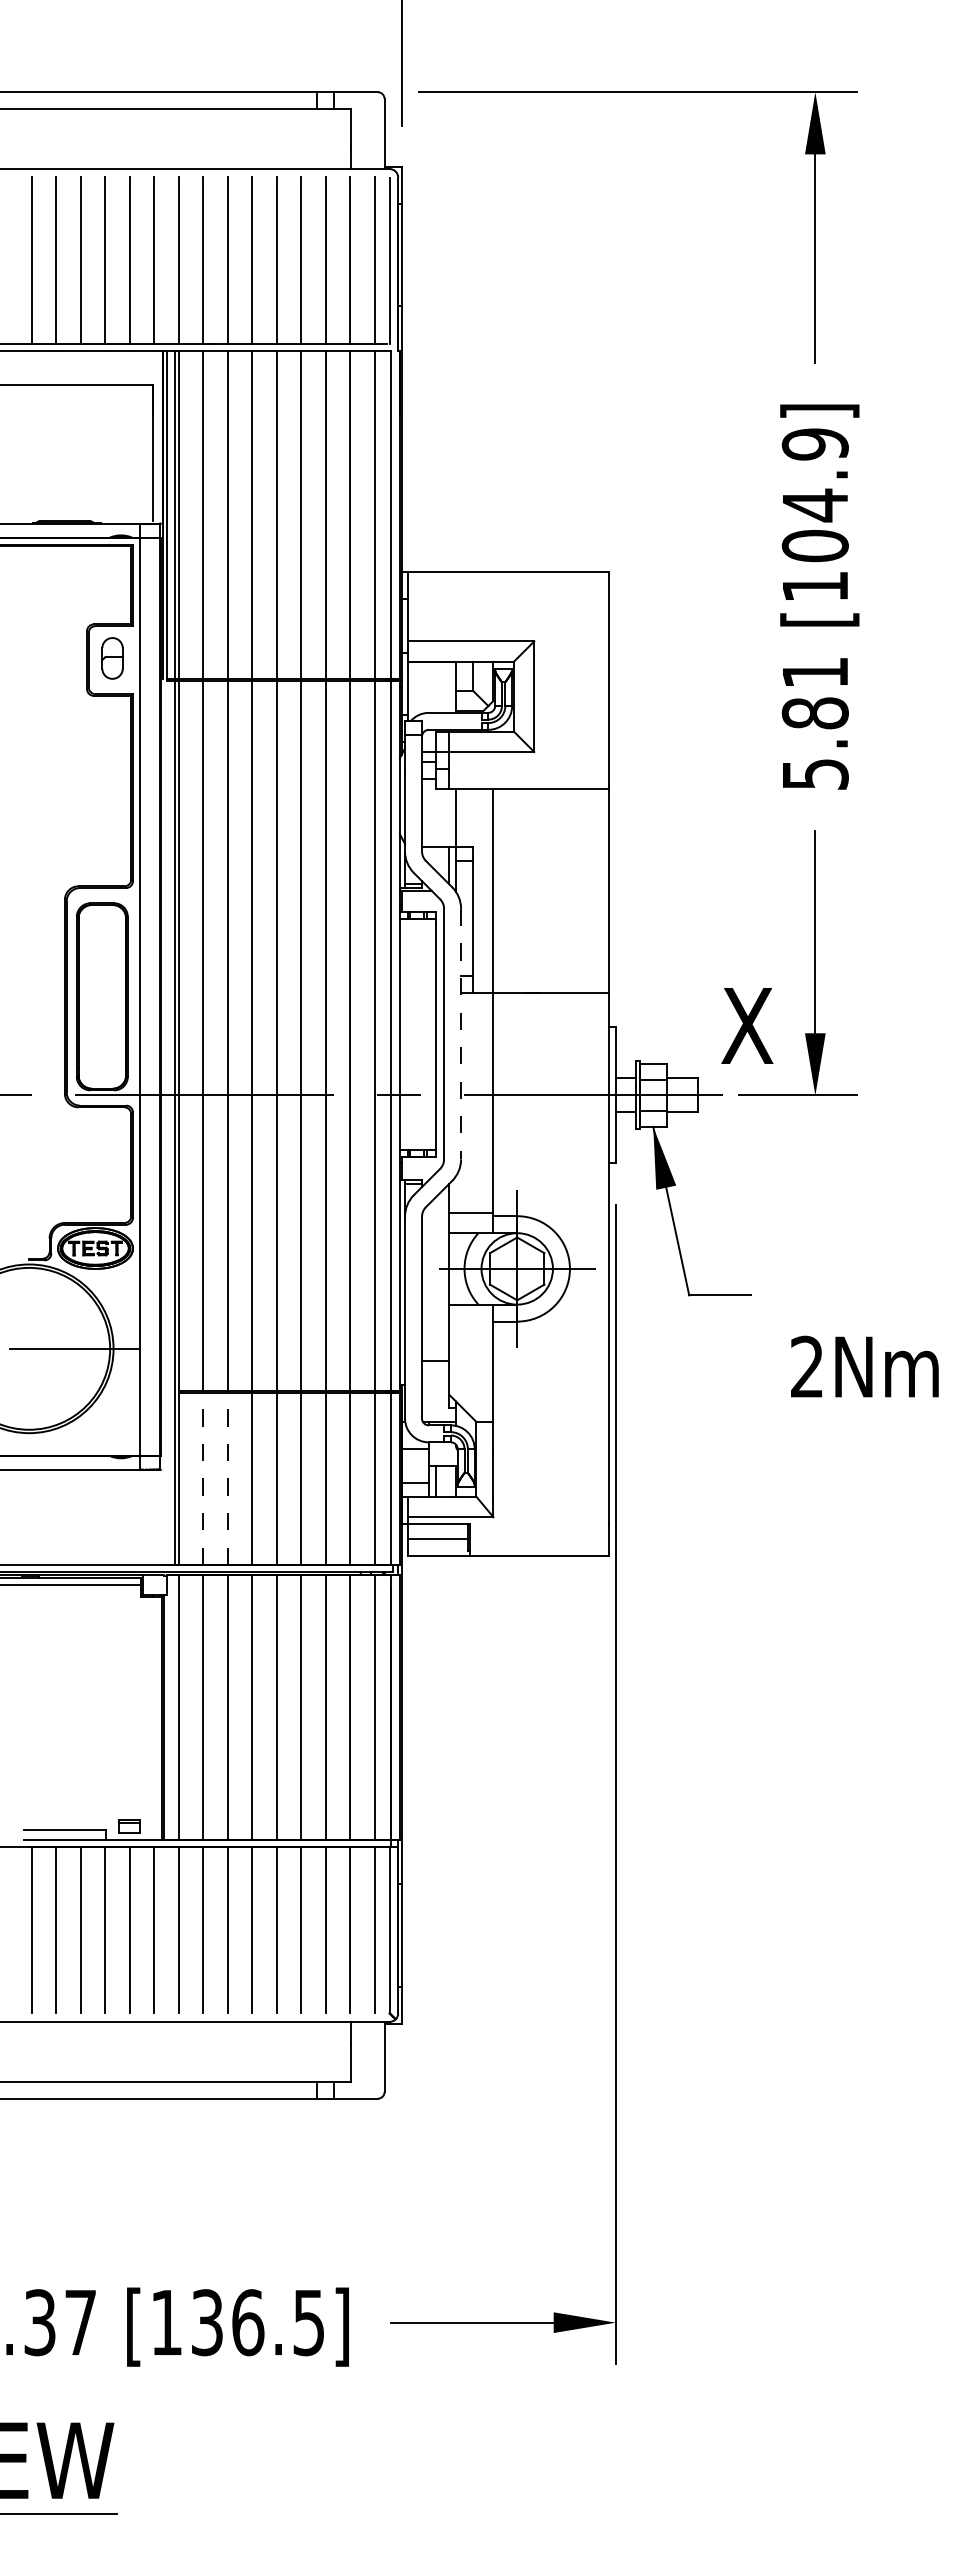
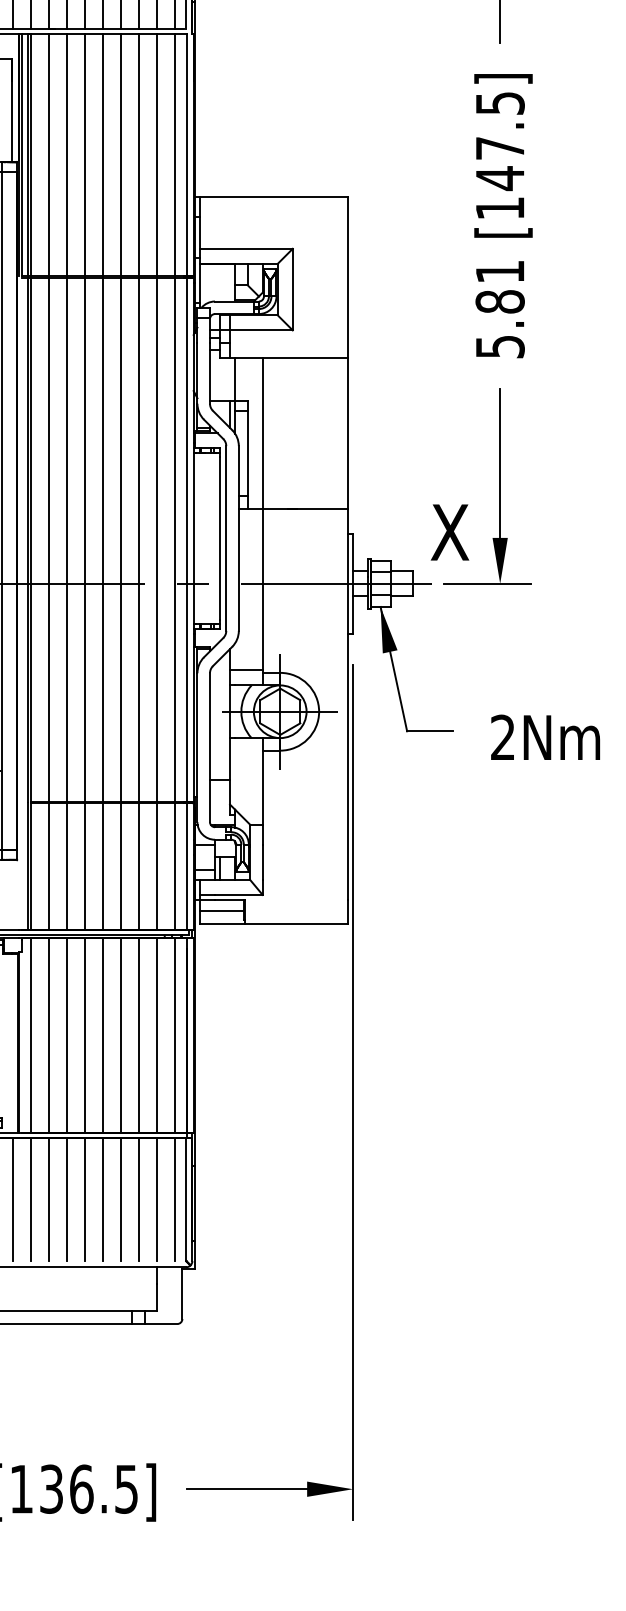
text: (814, 495) -> (499, 141), [104.9] -> [147.5]
line: (461, 1034) -> (239, 538), dashed -> solid
text: (864, 1366) -> (545, 737), moved
line: (203, 1478) -> (48, 866), dashed -> solid
line: (227, 1478) -> (66, 866), dashed -> solid

